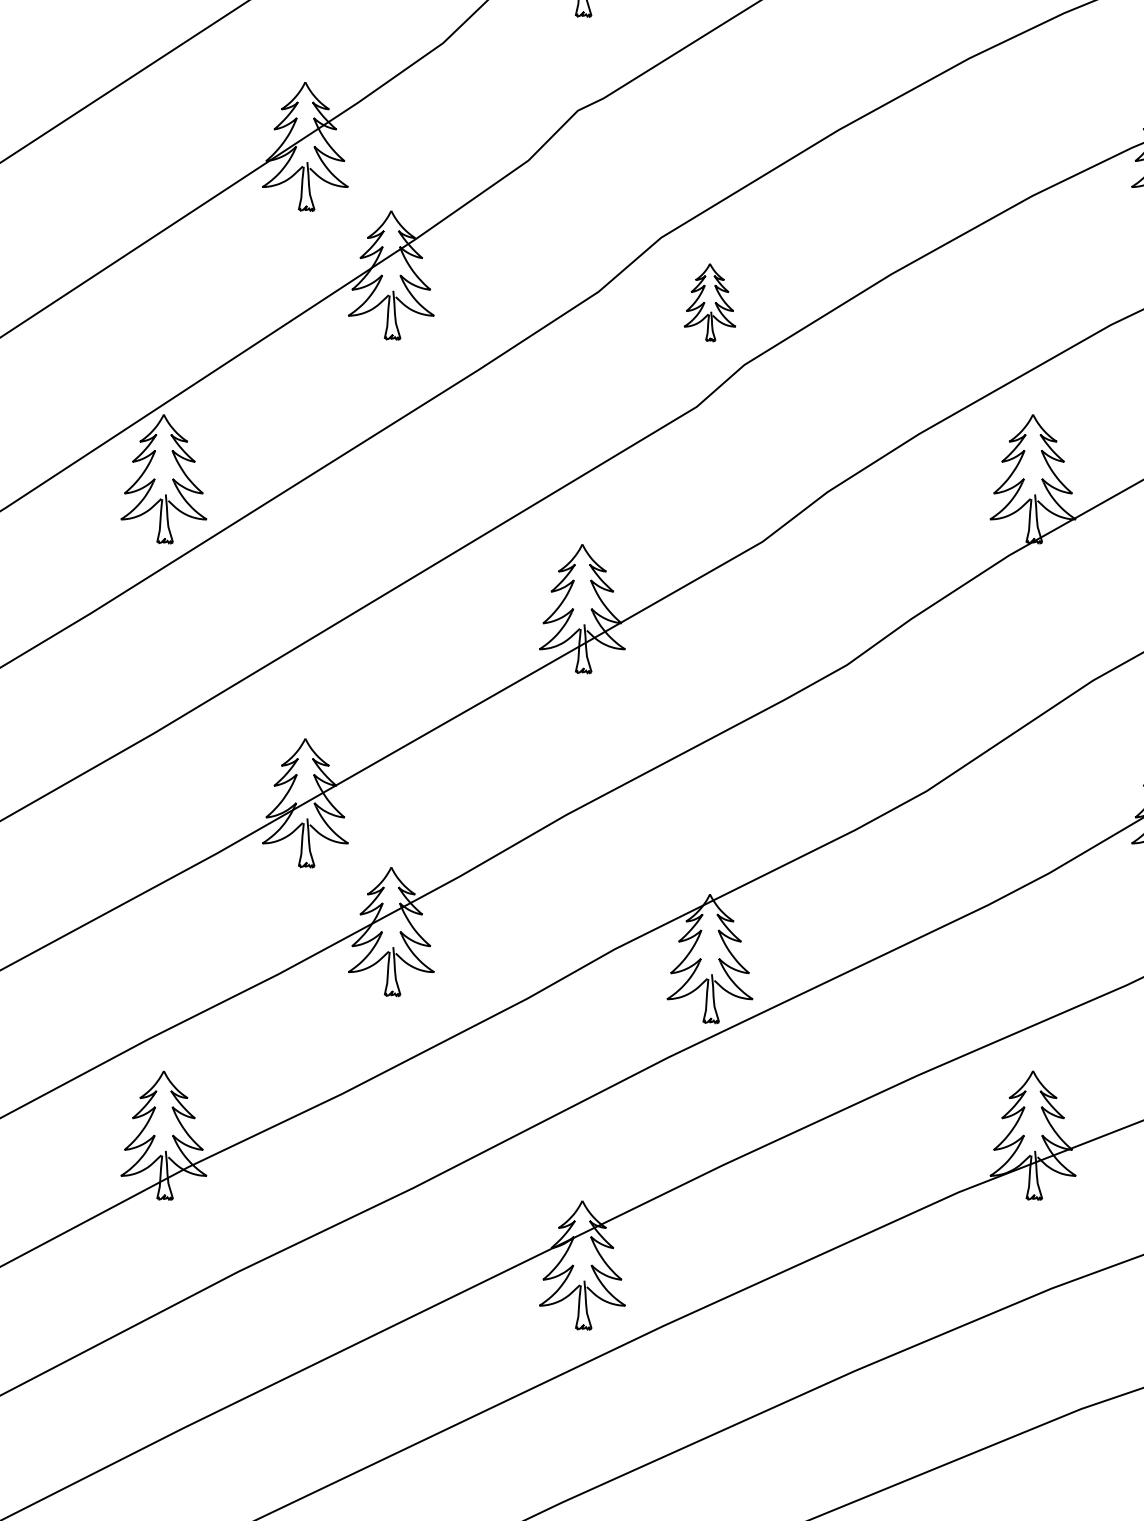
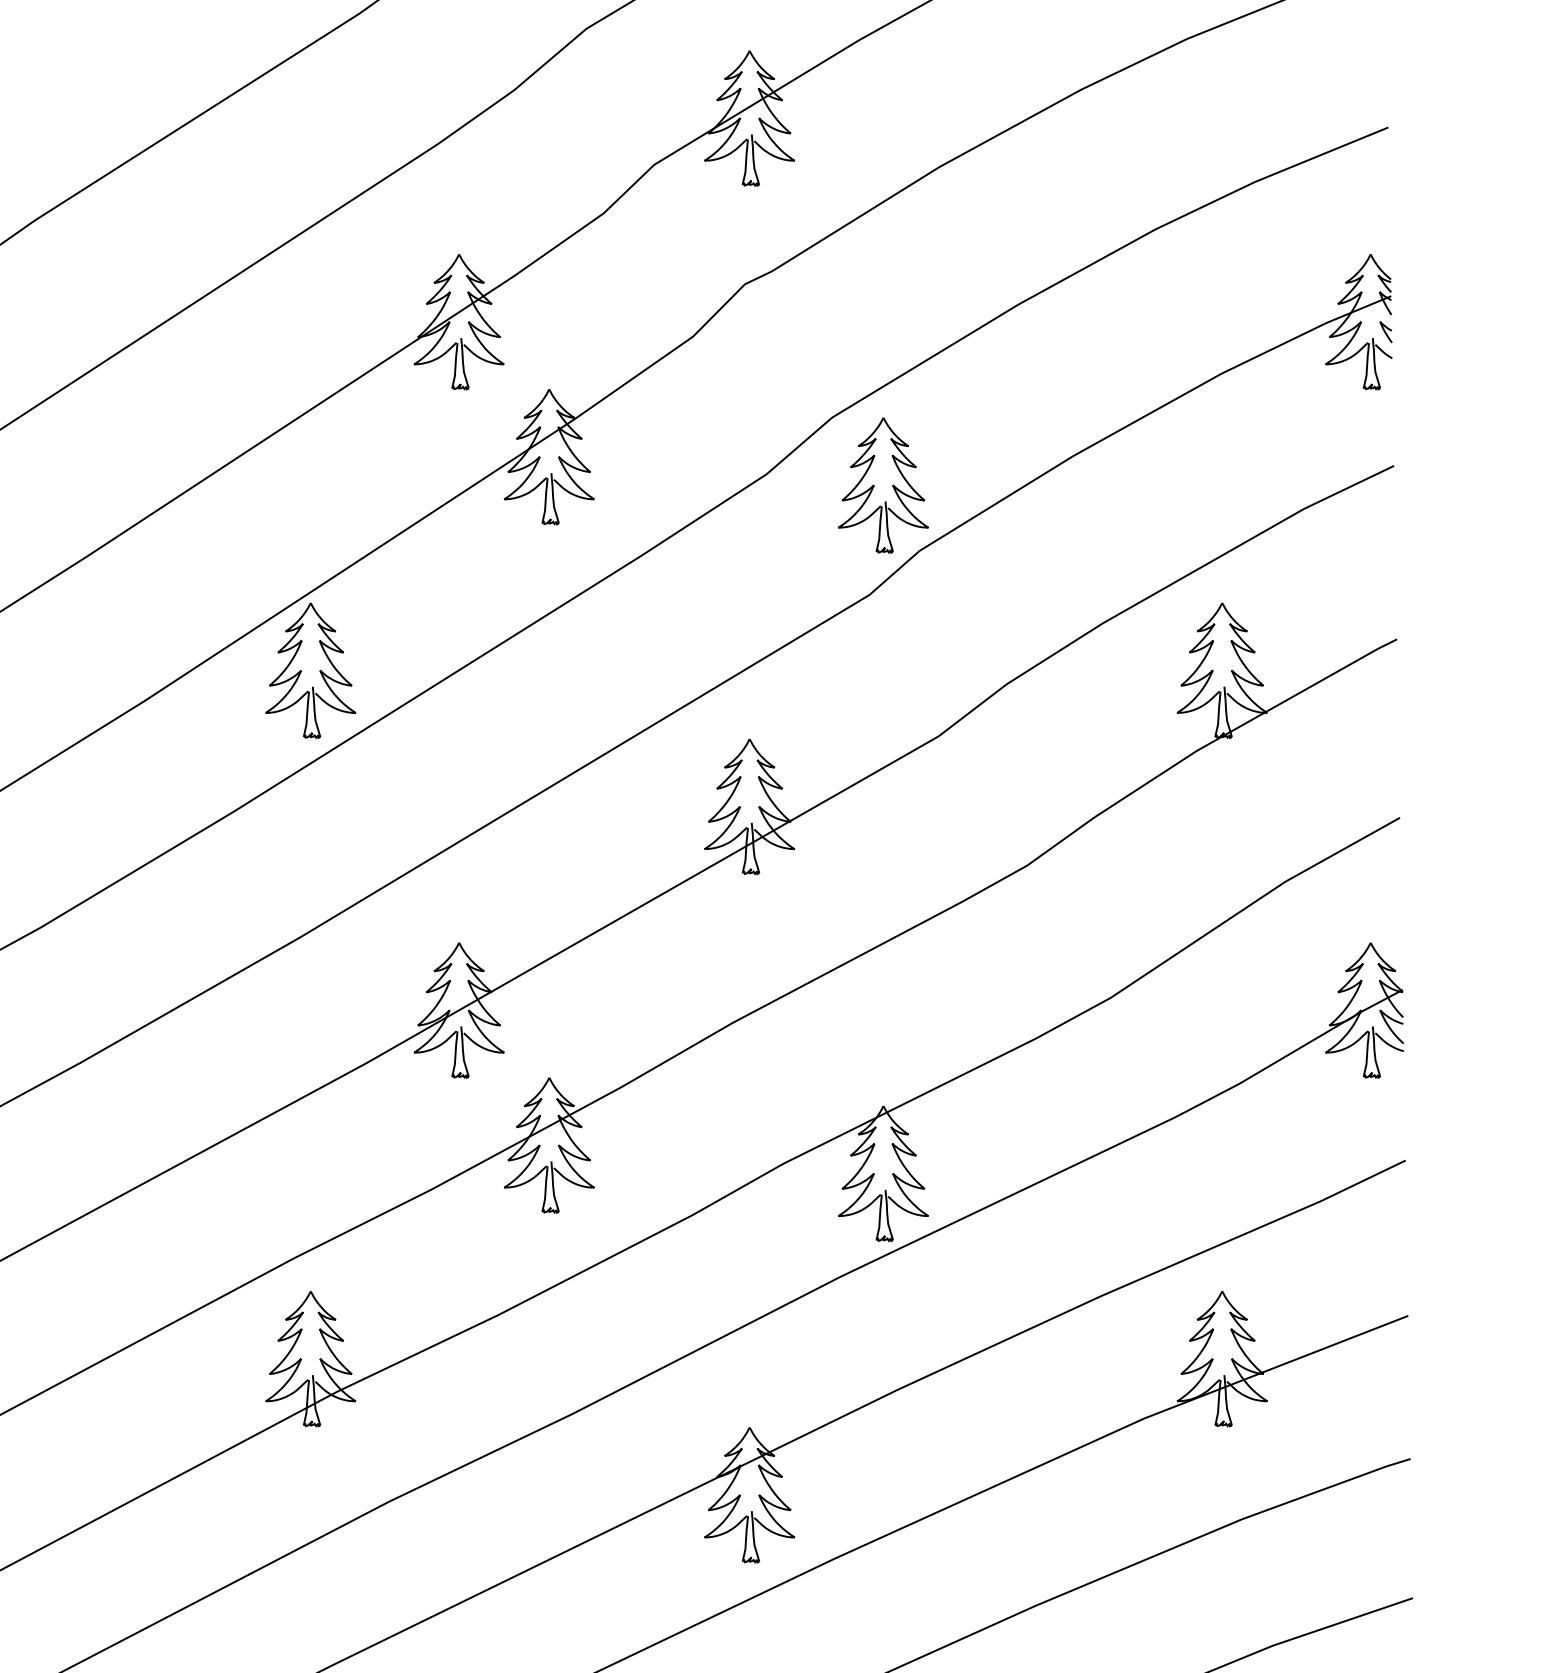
part: (710, 302) -> (883, 485), size x1.67

